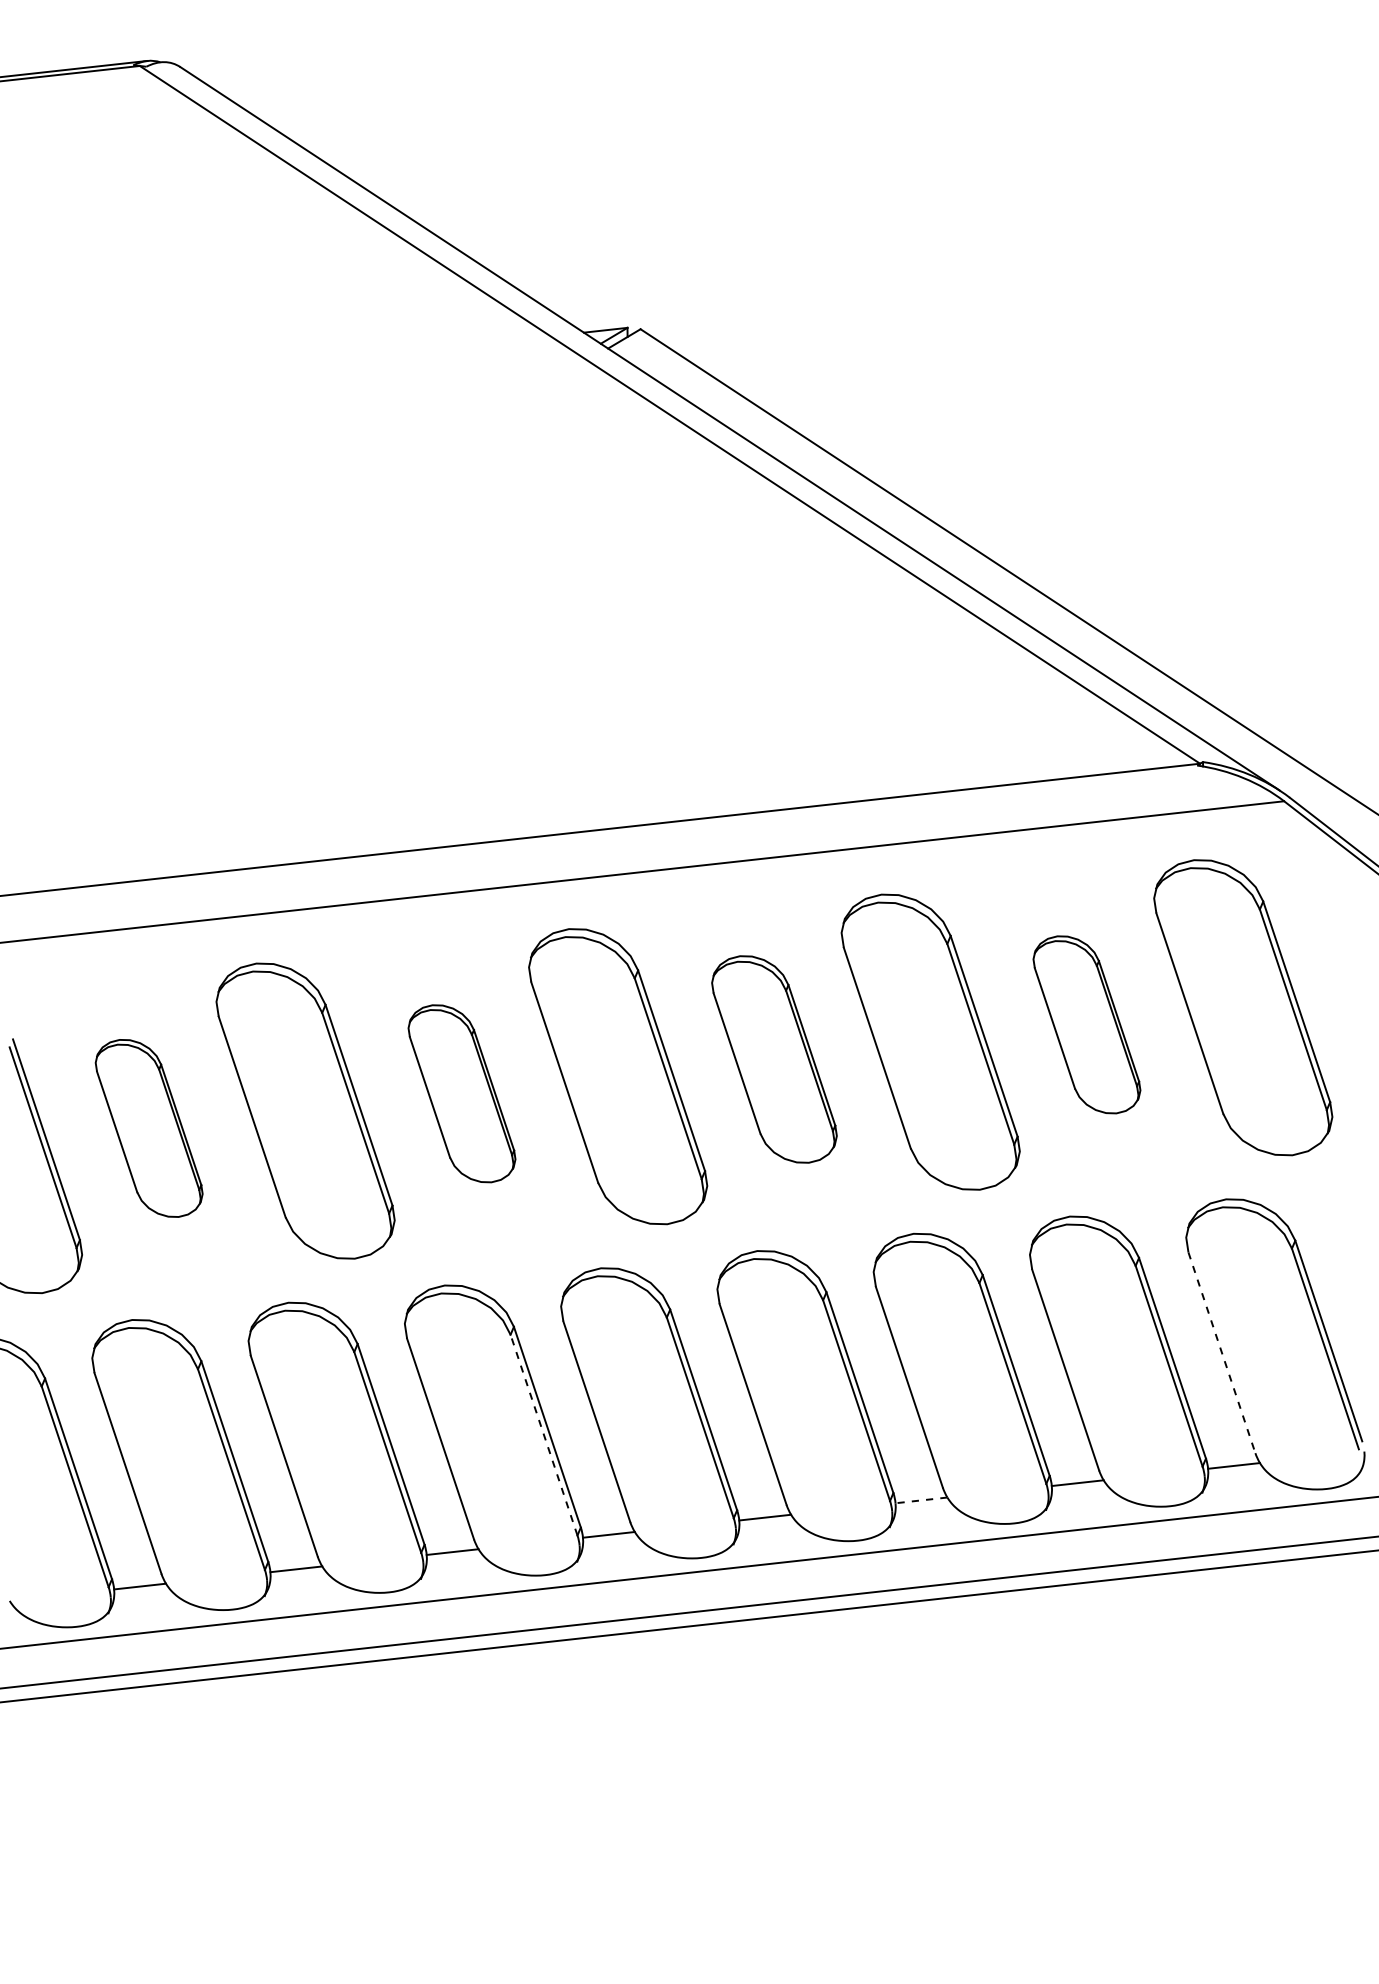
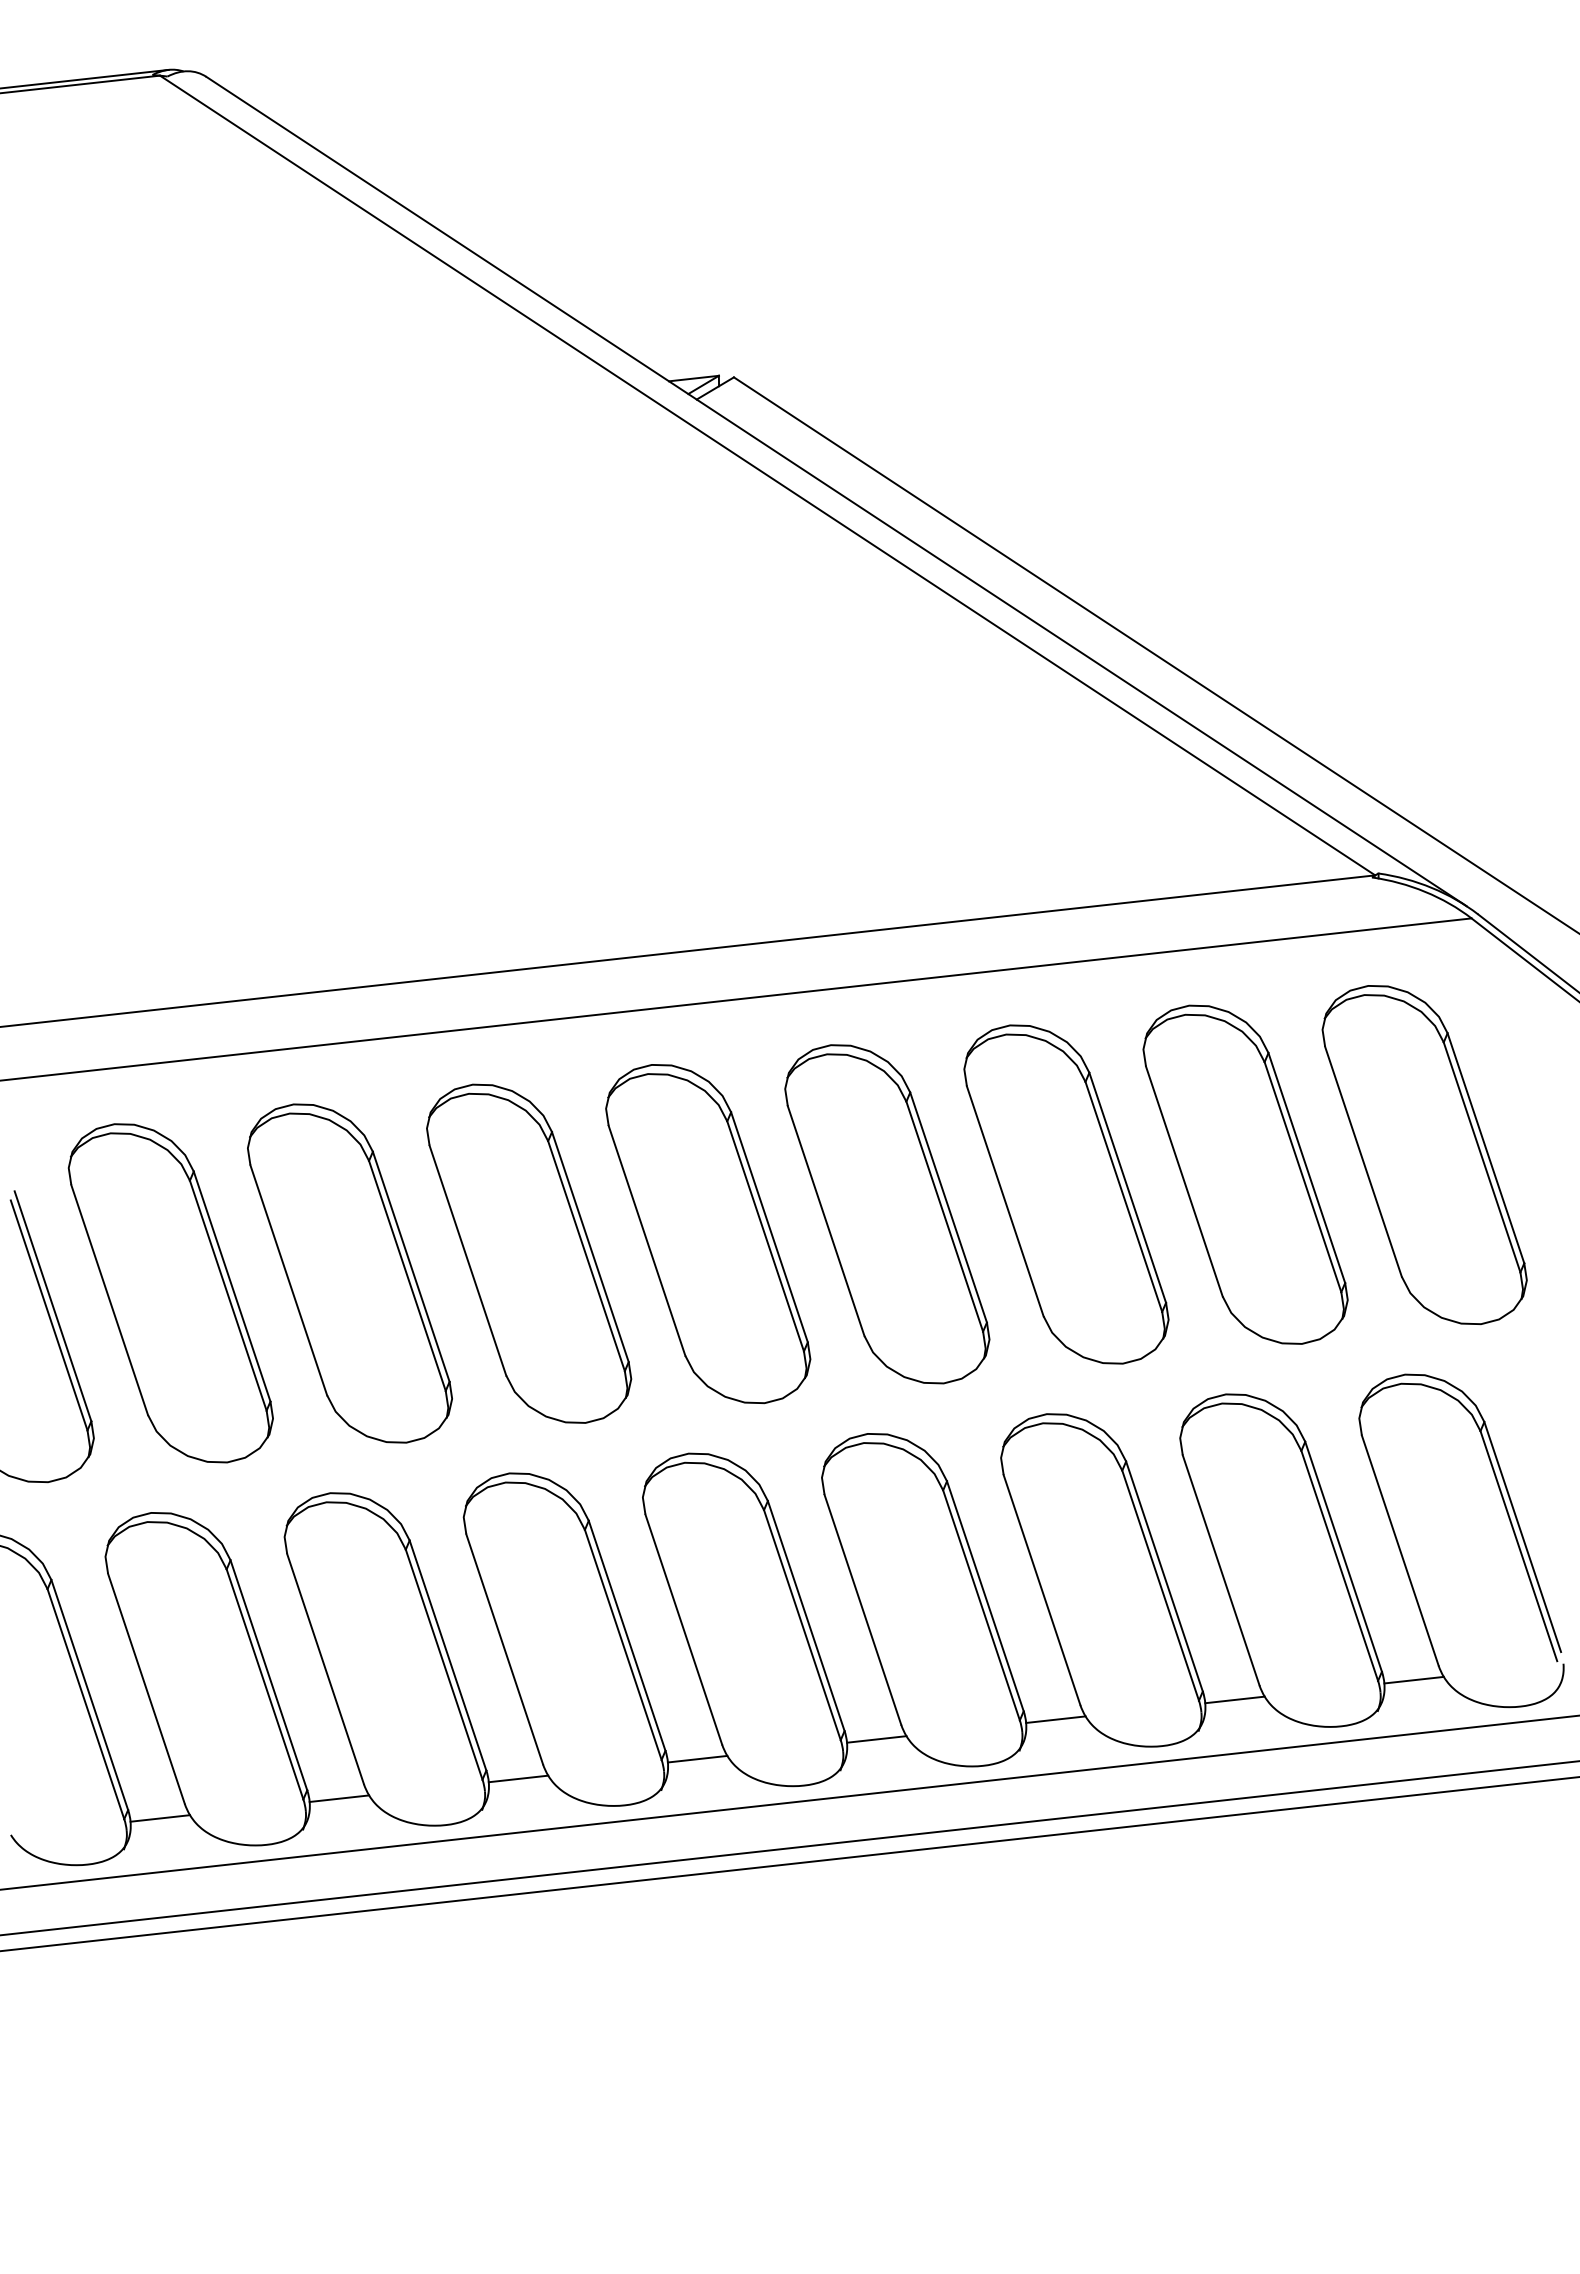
part: (1086, 1024) -> (1245, 1174), size x1.67
part: (774, 1059) -> (887, 1214), size x1.43
part: (462, 1093) -> (529, 1253), size x1.67
part: (148, 1128) -> (170, 1293), size x1.67
line: (1222, 1353) -> (1400, 1551), dashed -> solid
line: (544, 1434) -> (623, 1644), dashed -> solid
line: (921, 1500) -> (1055, 1719), dashed -> solid

